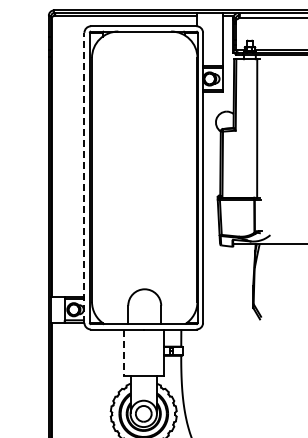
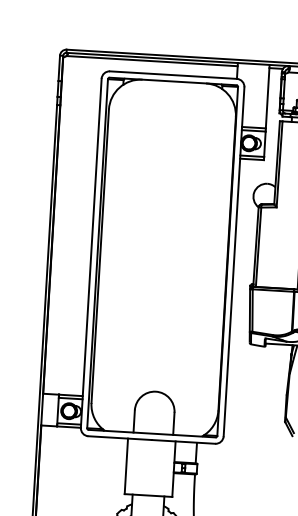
line: (84, 177) -> (91, 252), dashed -> solid
line: (123, 353) -> (125, 467), dashed -> solid

